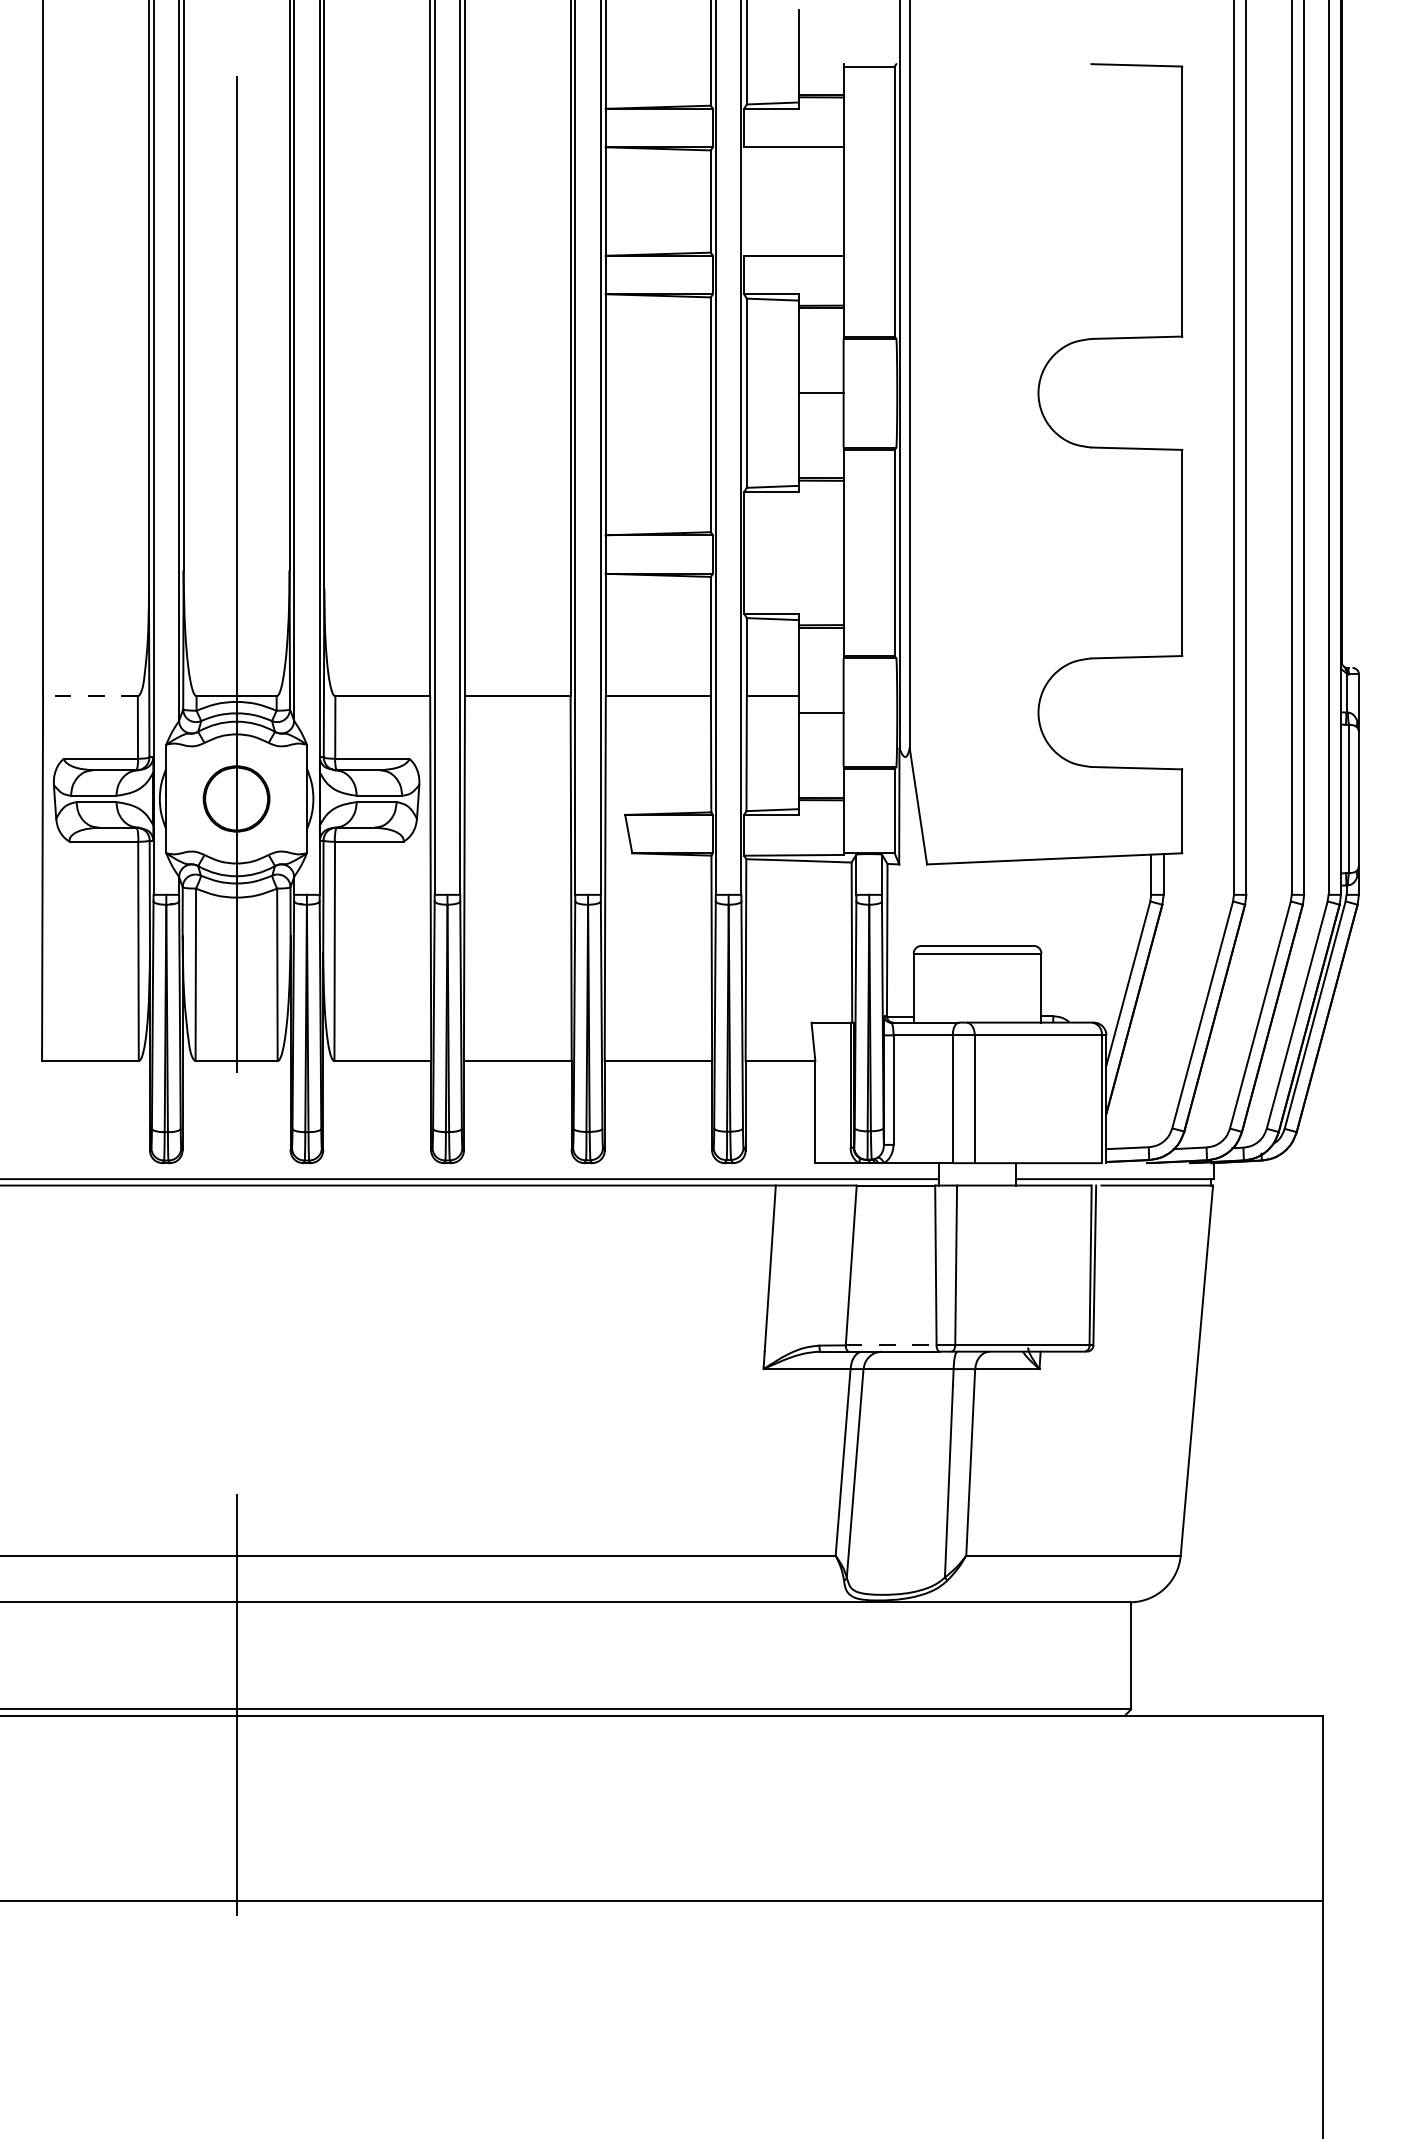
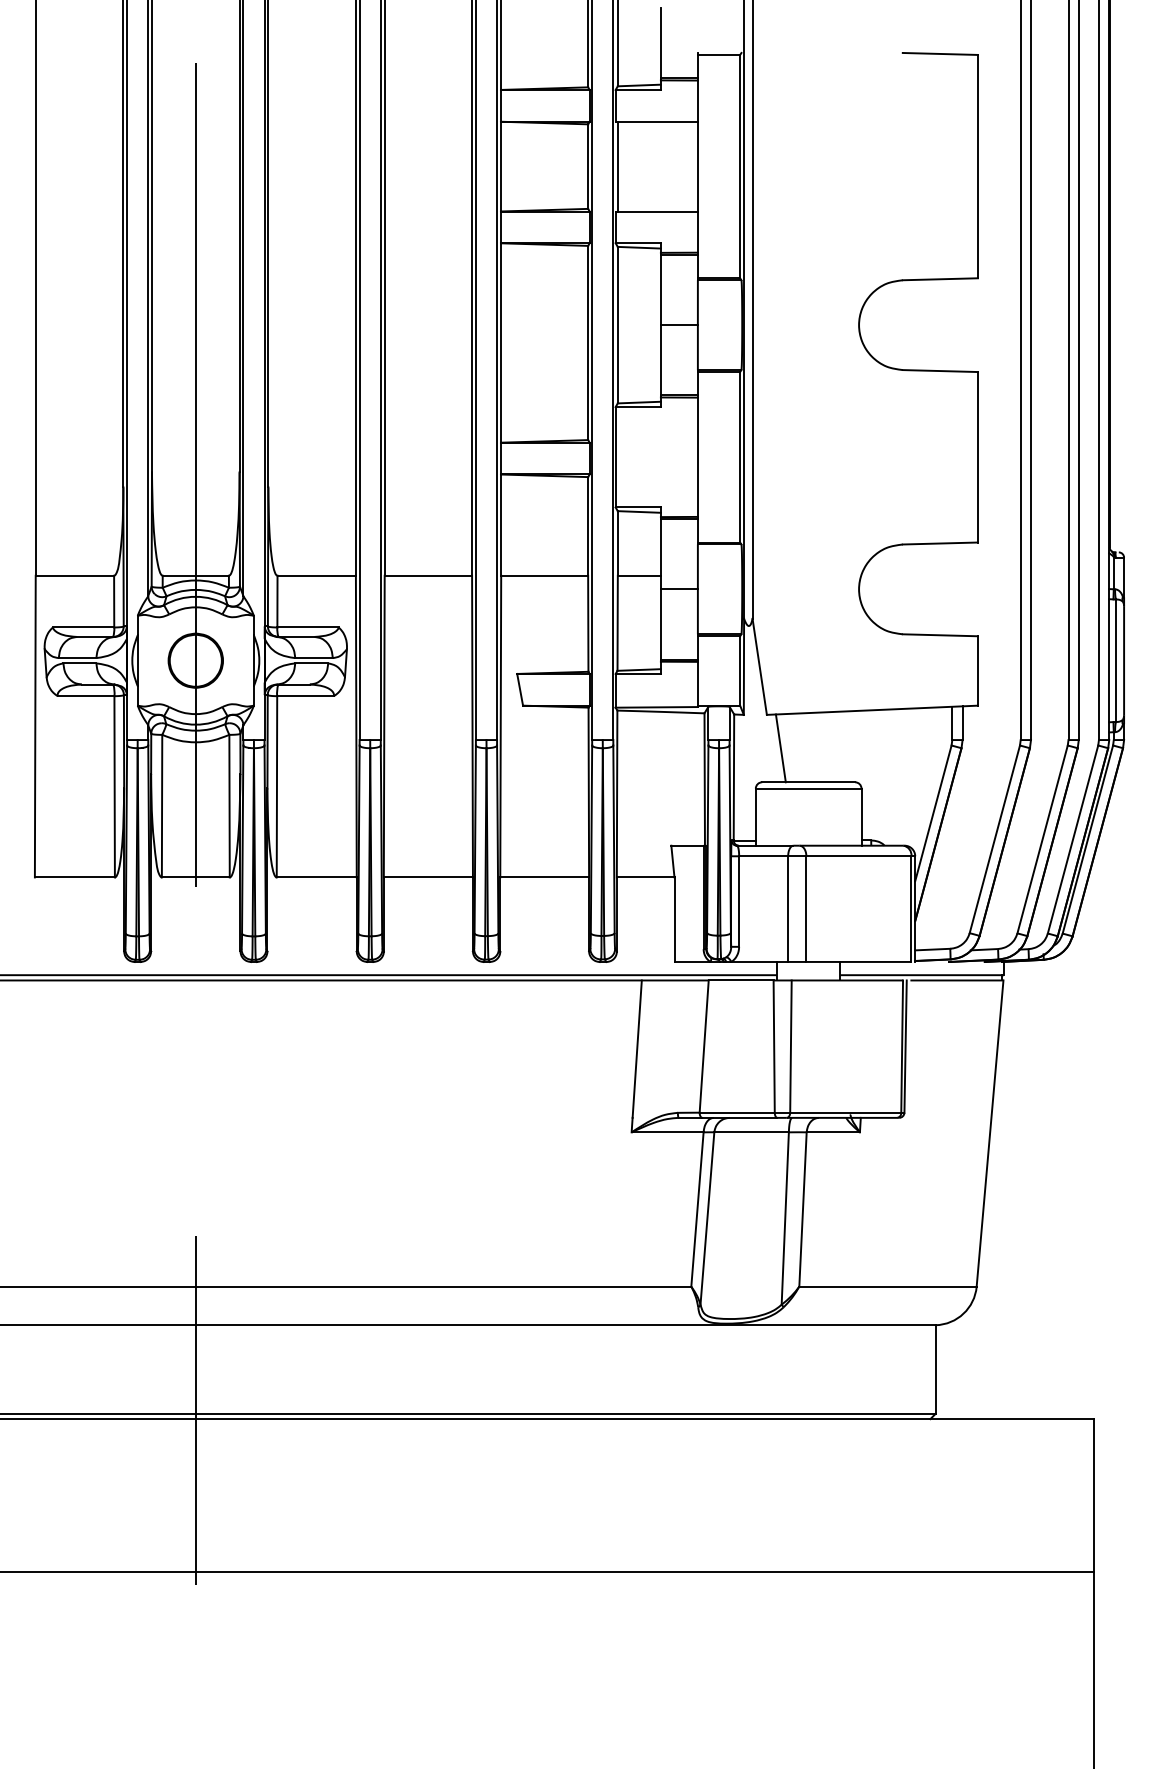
line: (746, 201) -> (617, 166), added
line: (89, 696) -> (74, 575), dashed -> solid
line: (943, 904) -> (780, 748), added
line: (891, 1345) -> (737, 1112), dashed -> solid

